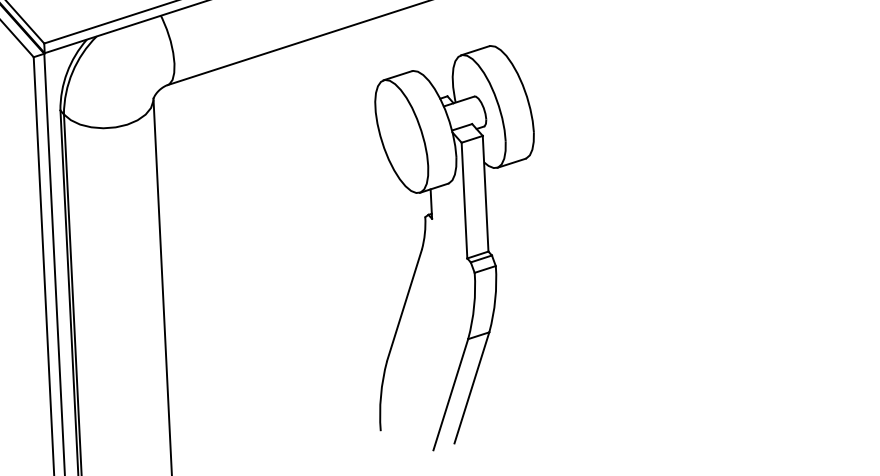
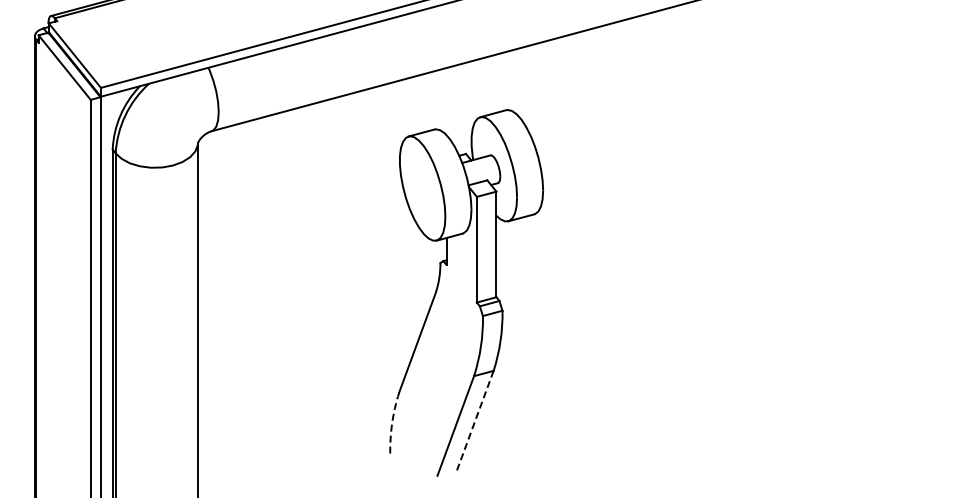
line: (472, 388) -> (475, 421), solid -> dashed
arc: (381, 395) -> (392, 423), solid -> dashed

